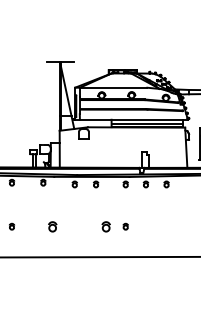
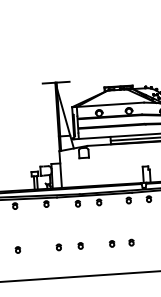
part: (53, 226) -> (59, 247), size x0.62
part: (74, 226) -> (80, 245), added
part: (106, 226) -> (112, 243), size x0.62

